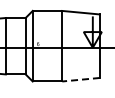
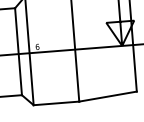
line: (81, 79) -> (108, 96), dashed -> solid

